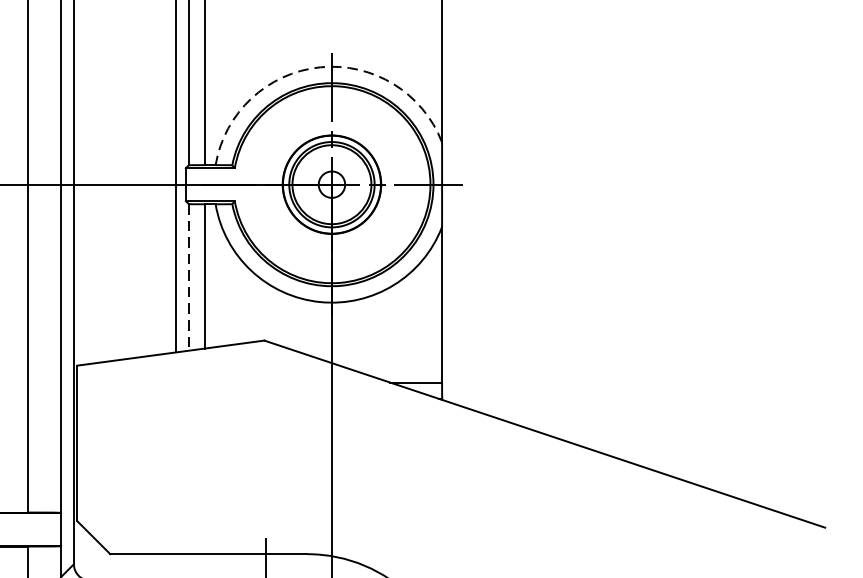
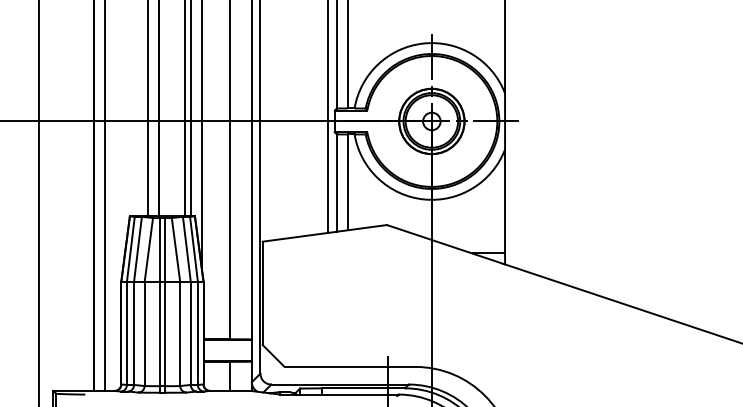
arc: (320, 67) -> (424, 43), dashed -> solid
line: (188, 278) -> (336, 183), dashed -> solid

